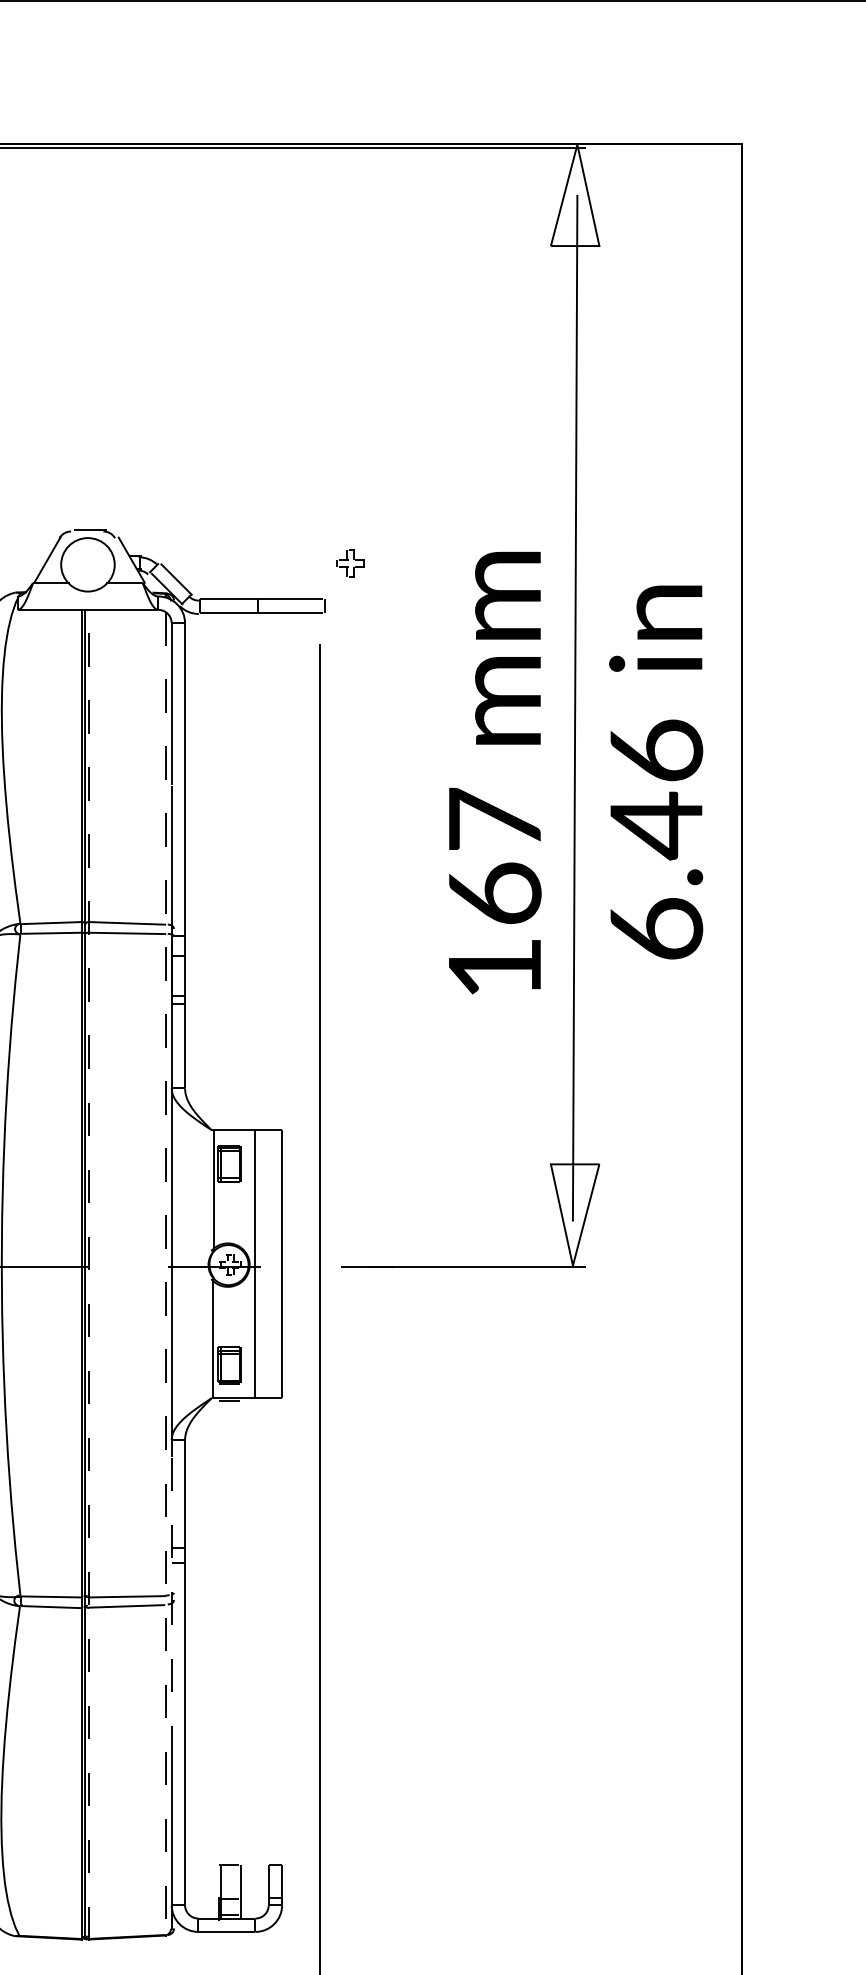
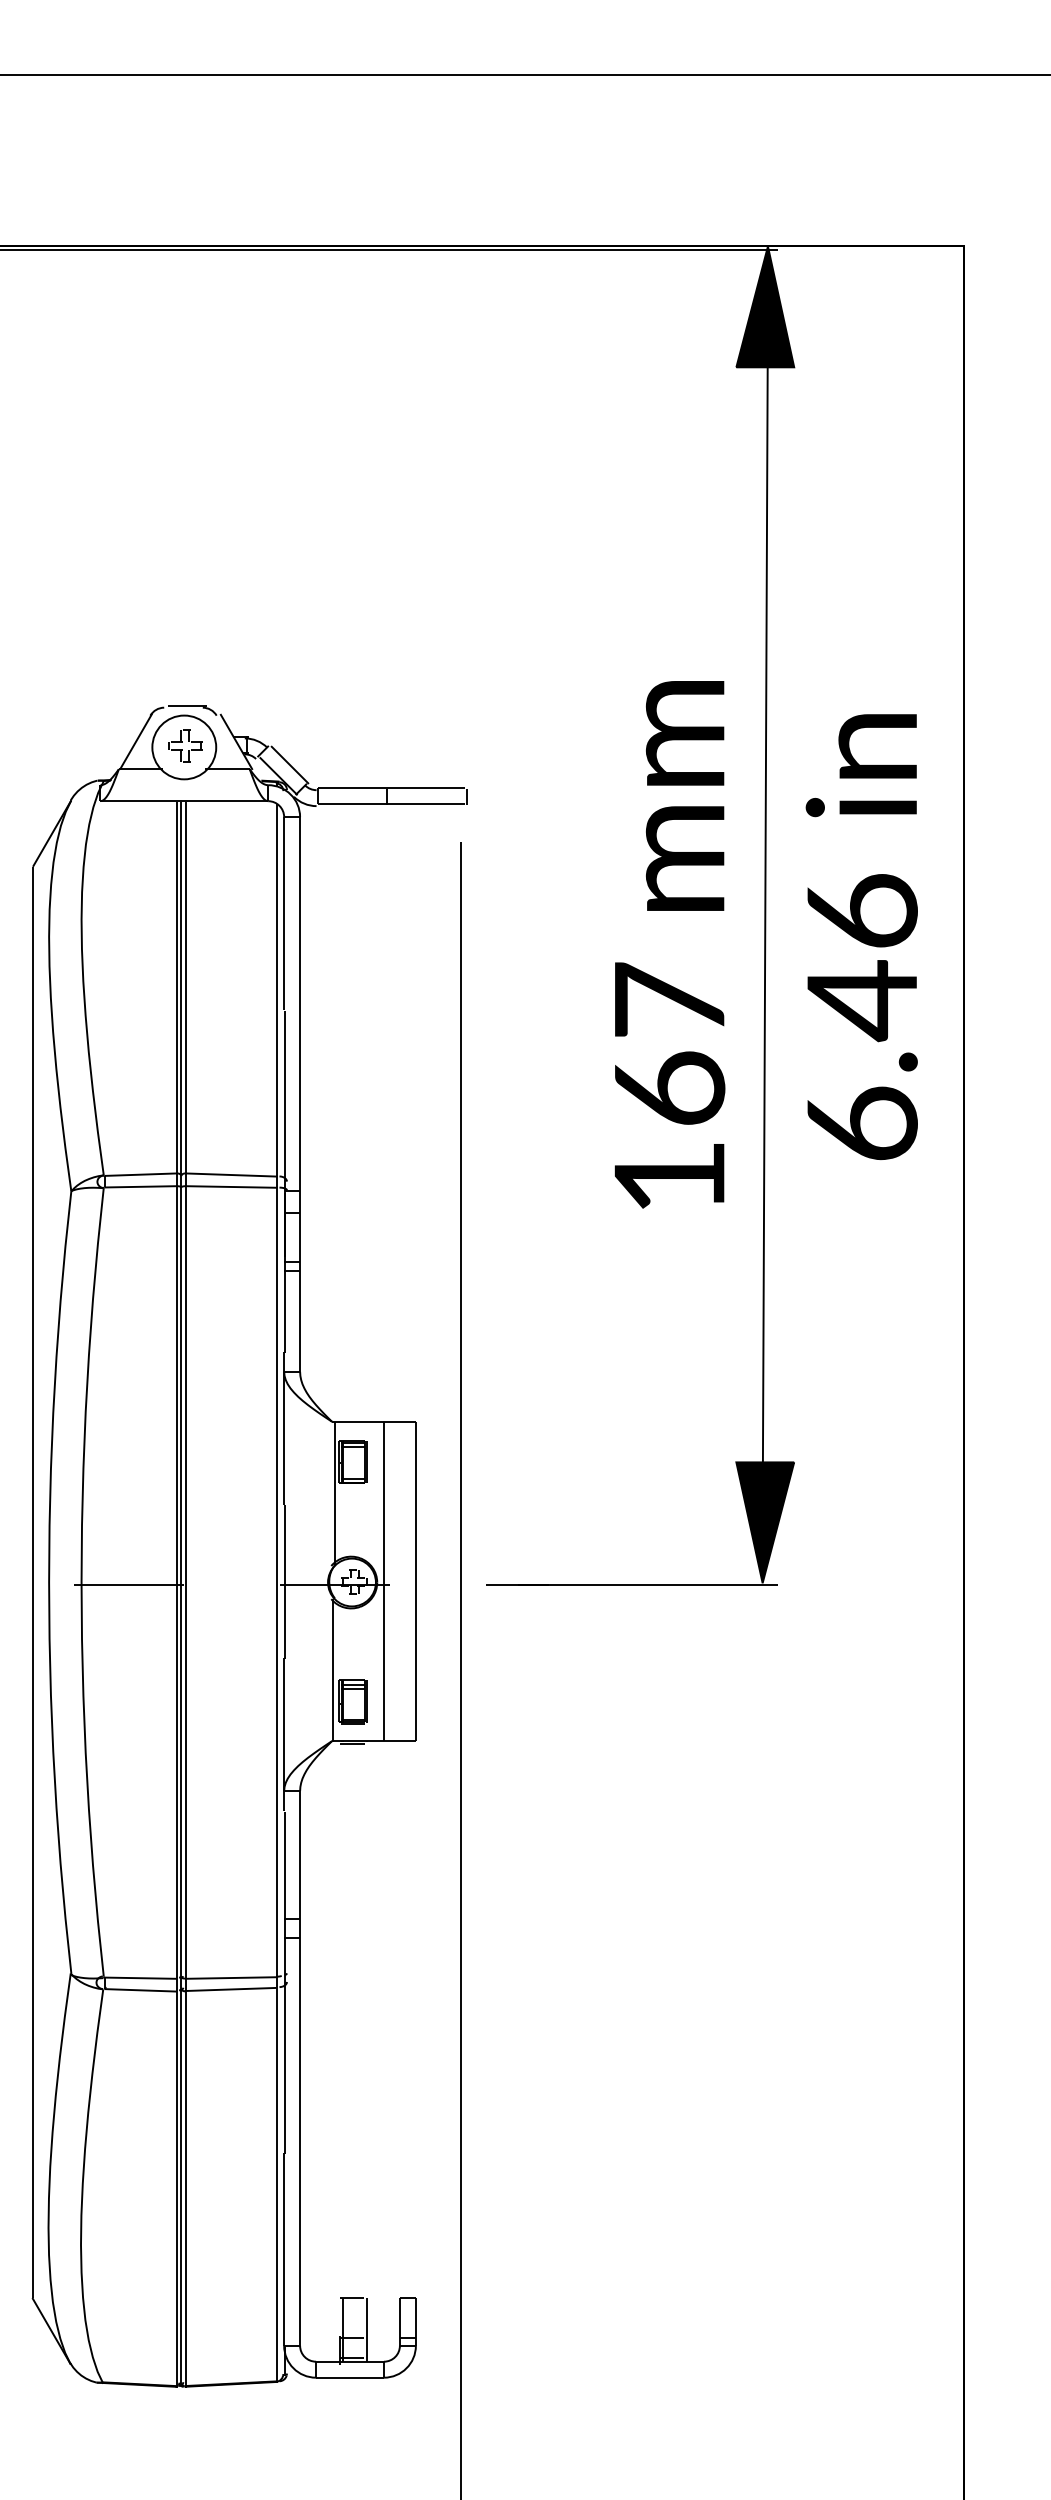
fill: (575, 195) -> (765, 306), added
part: (350, 563) -> (185, 745), moved
text: (494, 772) -> (669, 944), moved
text: (655, 772) -> (861, 937), moved
fill: (575, 1214) -> (765, 1522), added
line: (166, 1274) -> (277, 1593), dashed -> solid
line: (88, 1275) -> (185, 1594), dashed -> solid
line: (172, 1600) -> (285, 1982), dashed -> solid

